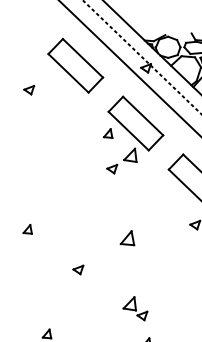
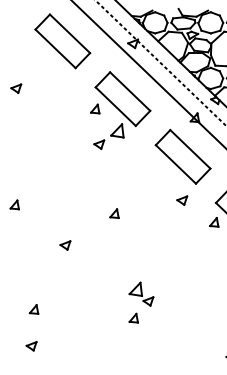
part: (29, 89) -> (16, 88), moved
part: (127, 237) -> (114, 213), size x0.62
part: (135, 307) -> (141, 293), moved

